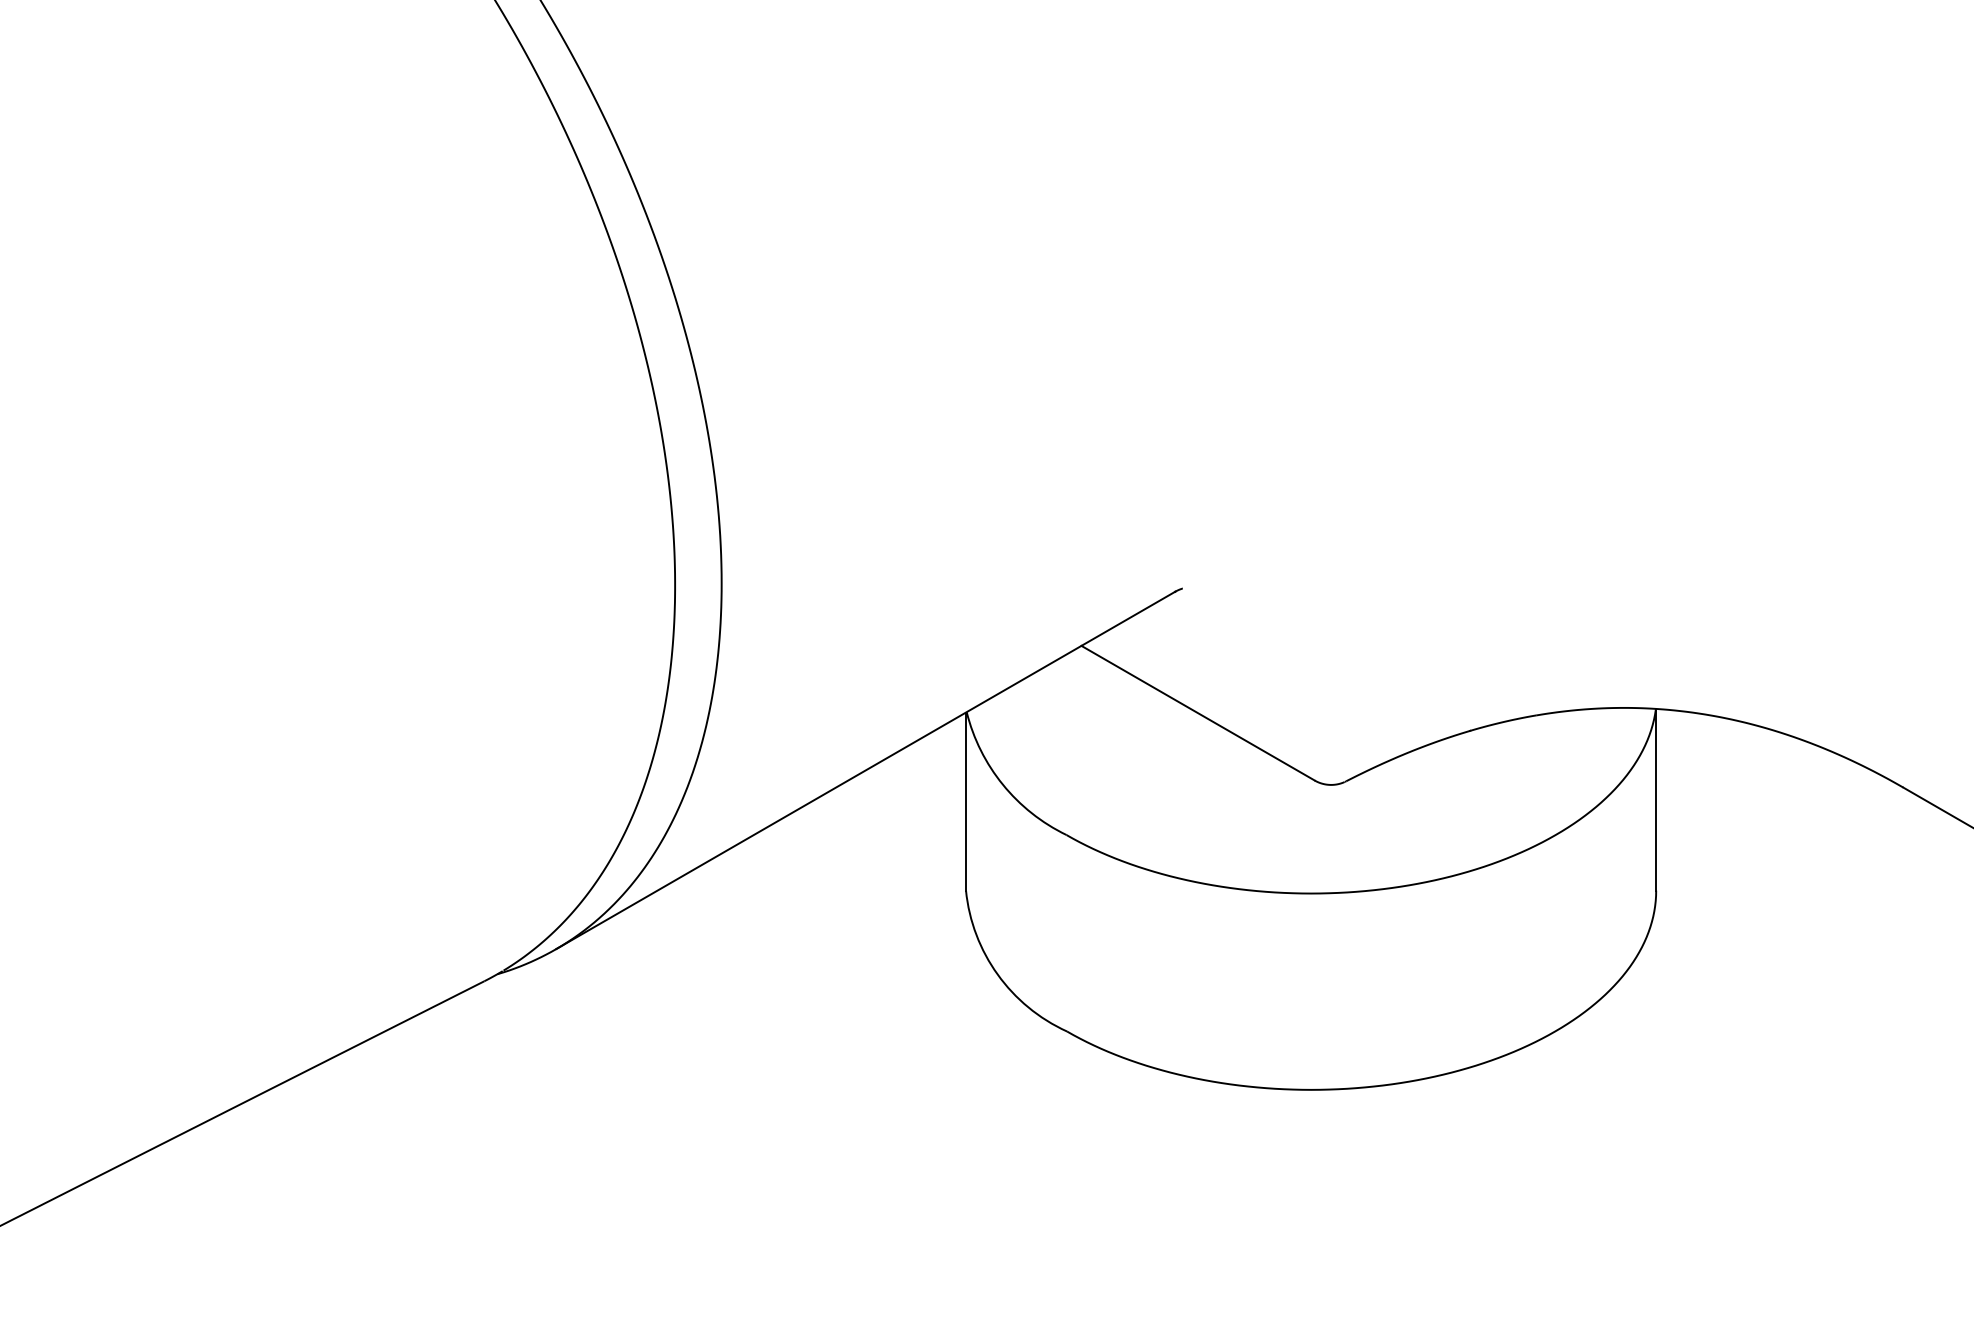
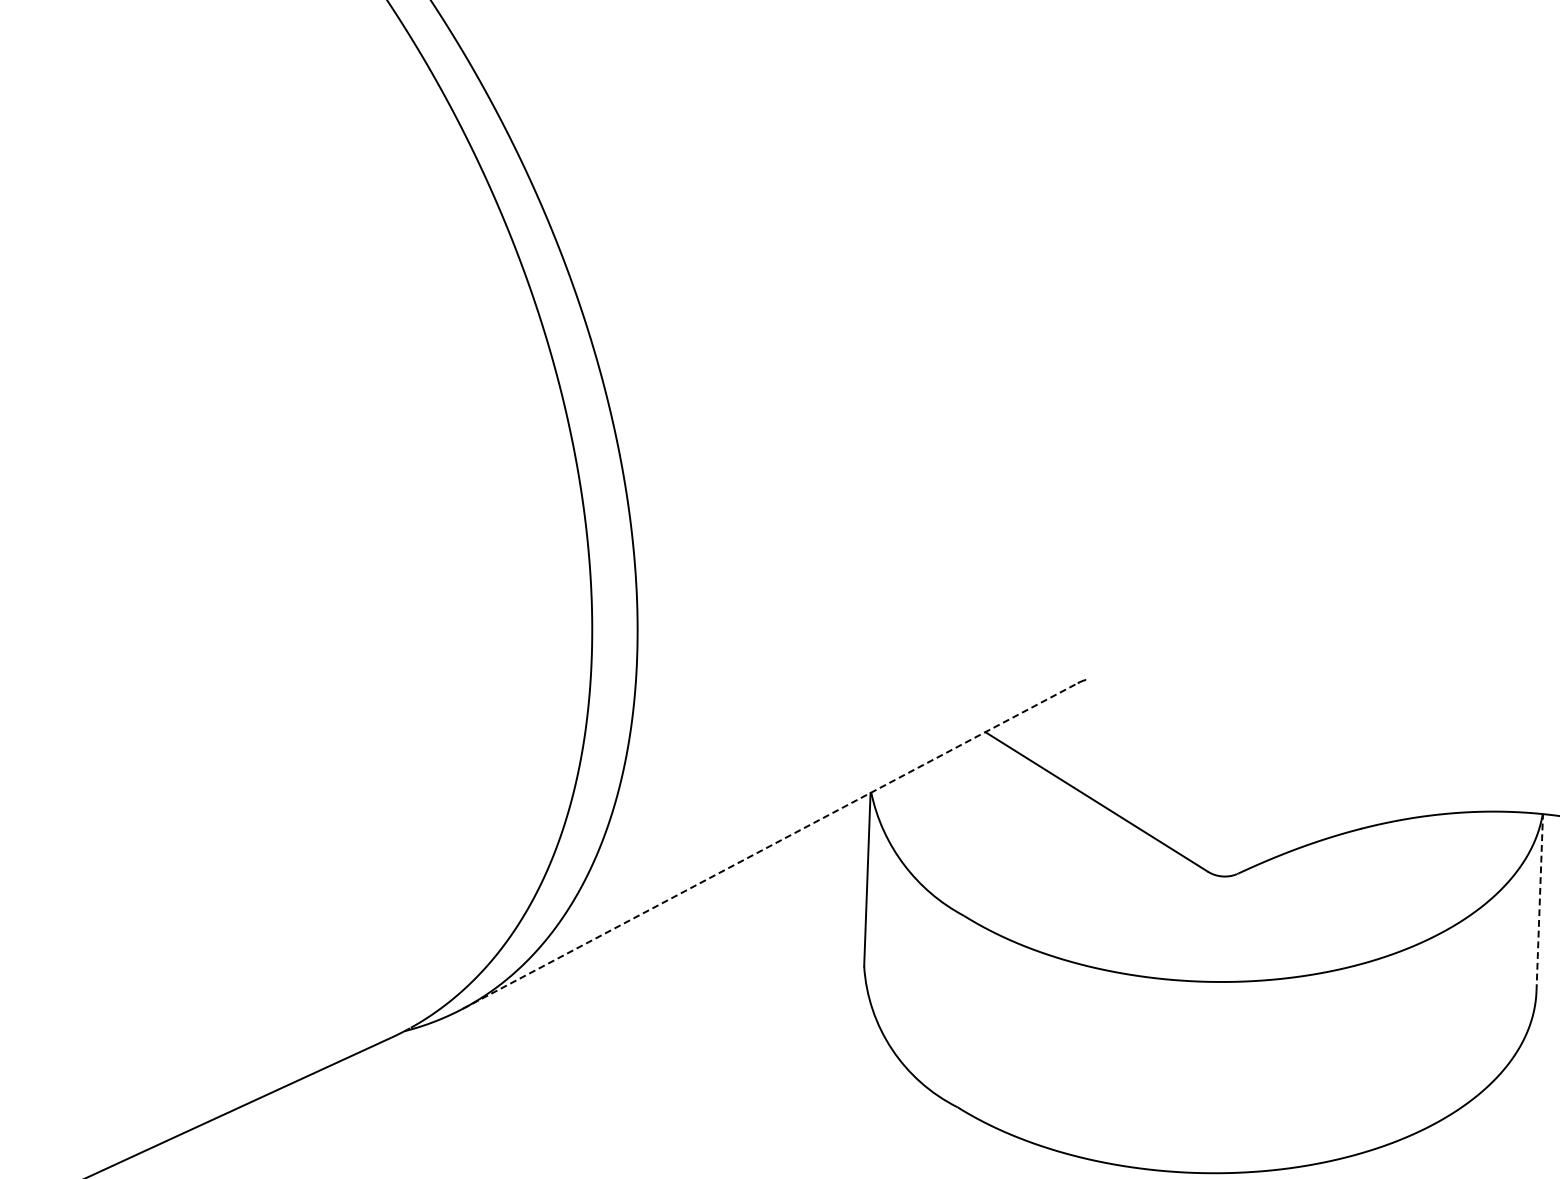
line: (866, 770) -> (771, 845), solid -> dashed
line: (1656, 799) -> (1540, 902), solid -> dashed

